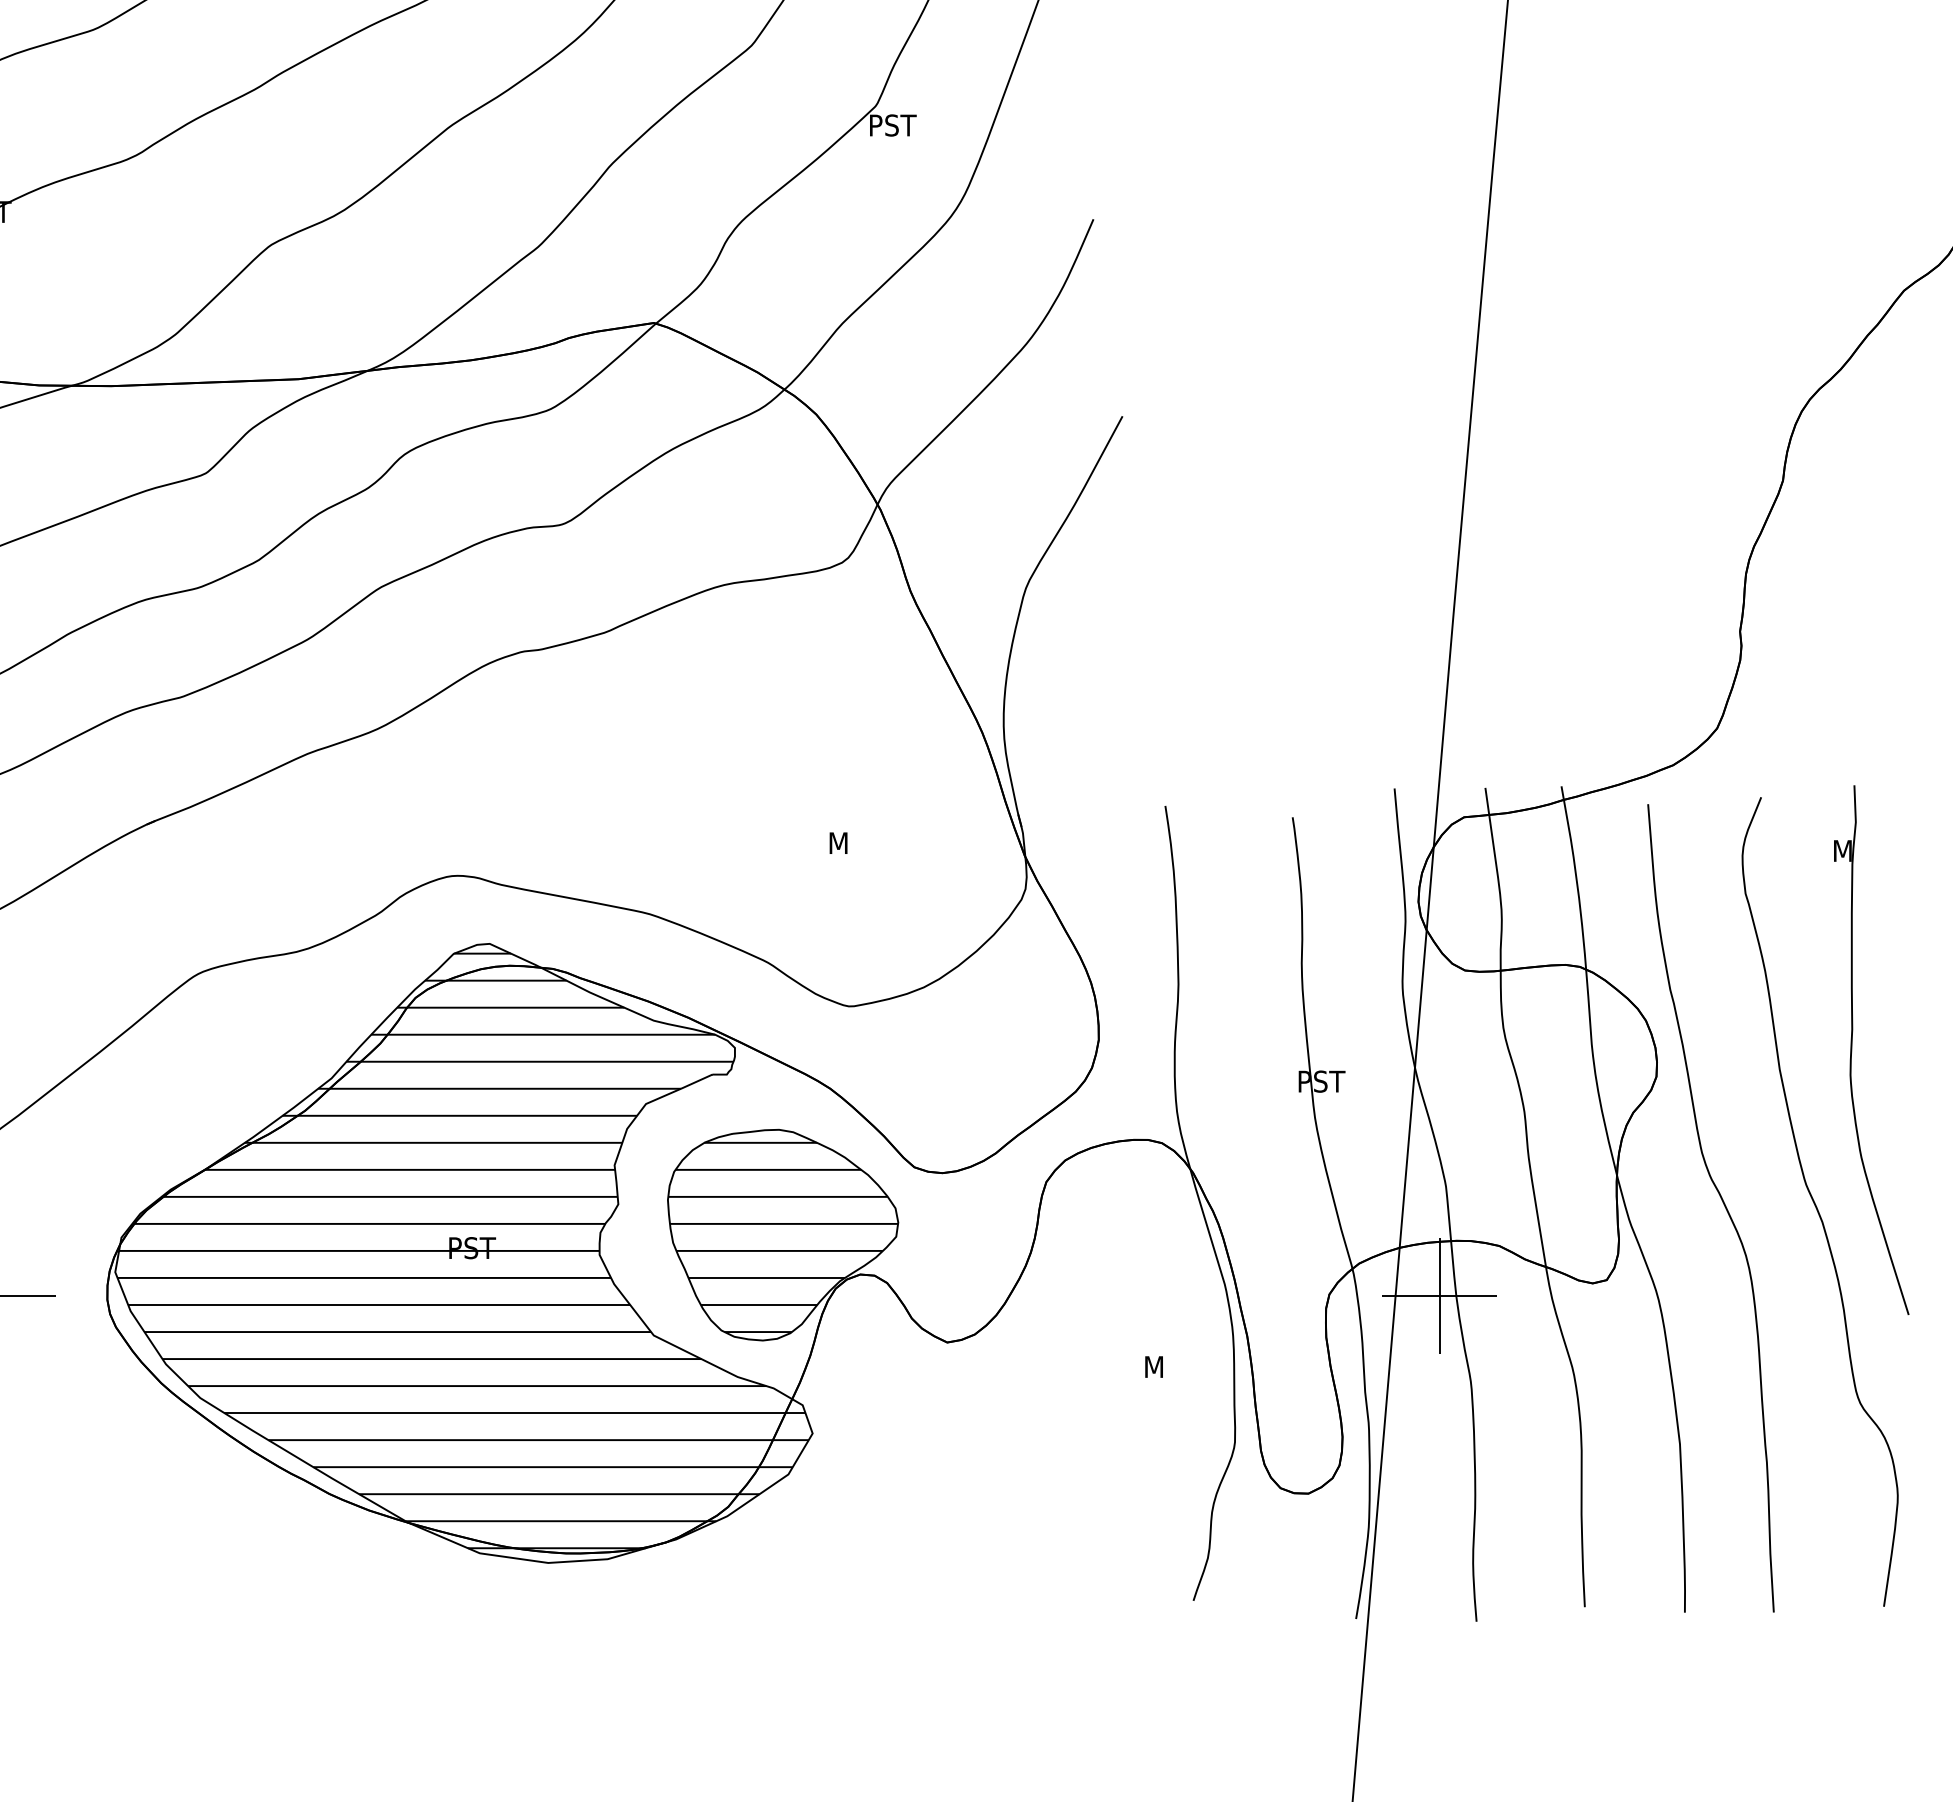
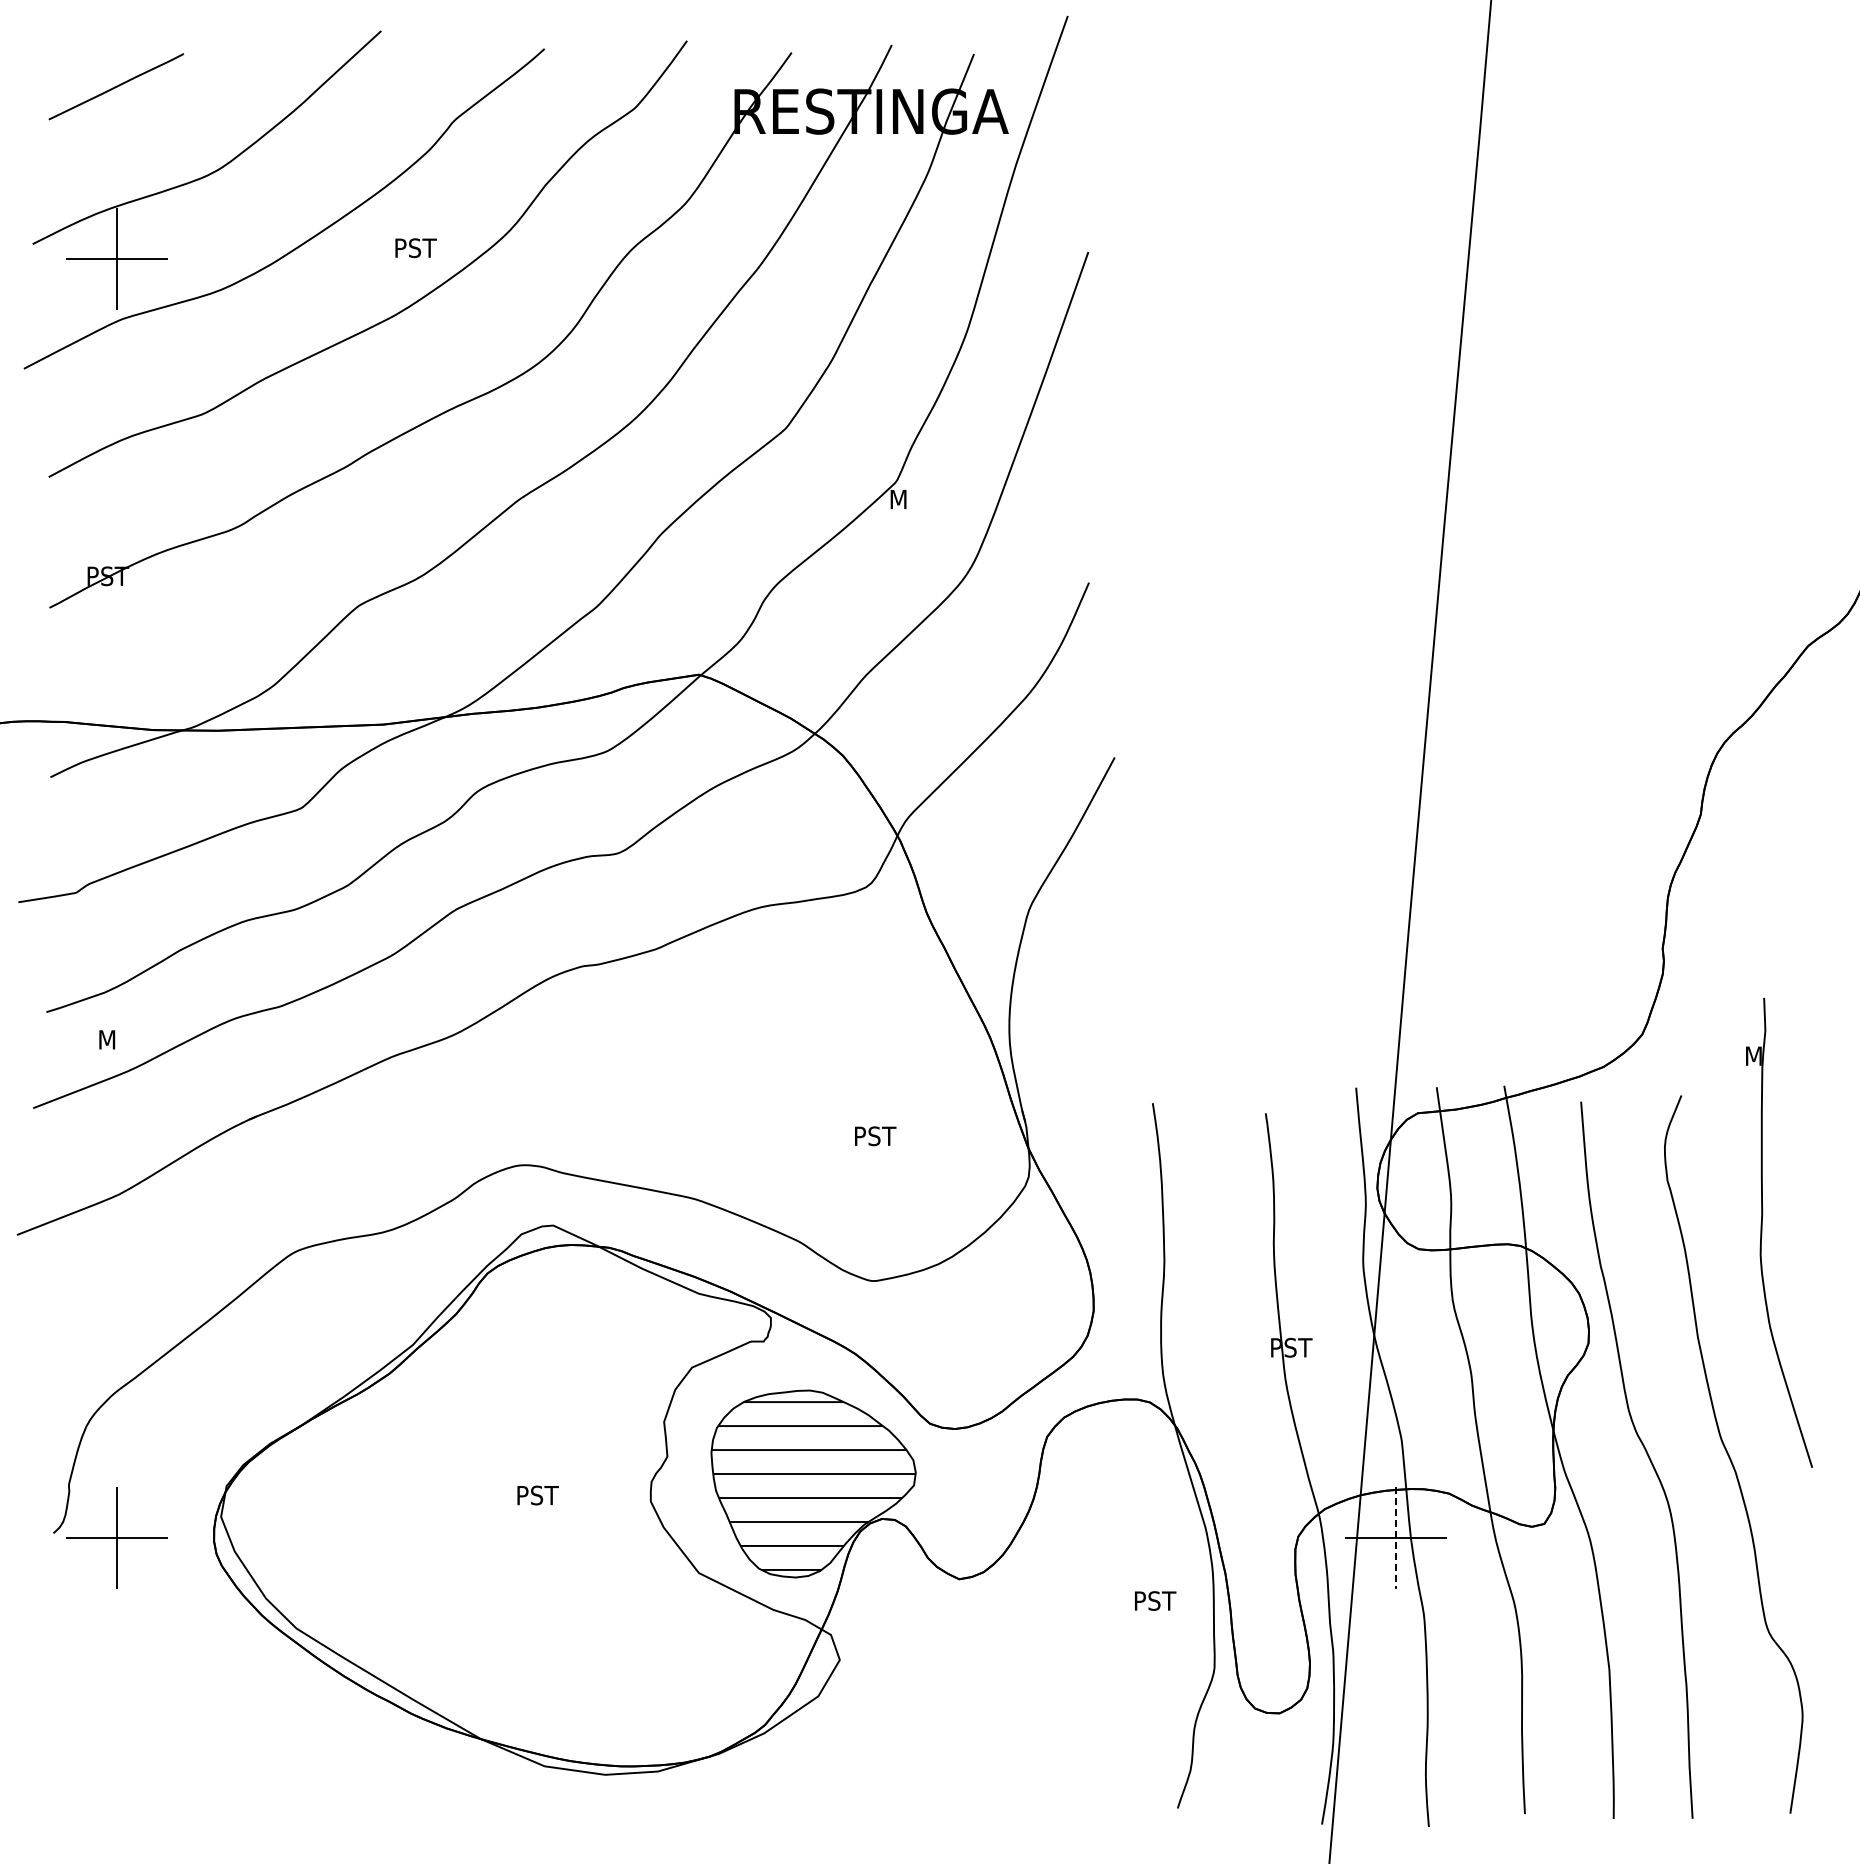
text: (894, 125) -> (912, 499), PST -> M
text: (853, 843) -> (876, 1136), M -> PST
part: (1852, 1049) -> (1762, 1232), moved
hatch: (462, 1250) -> (529, 1497), removed
line: (1440, 1296) -> (1396, 1538), solid -> dashed
text: (1169, 1366) -> (1156, 1600), M -> PST

